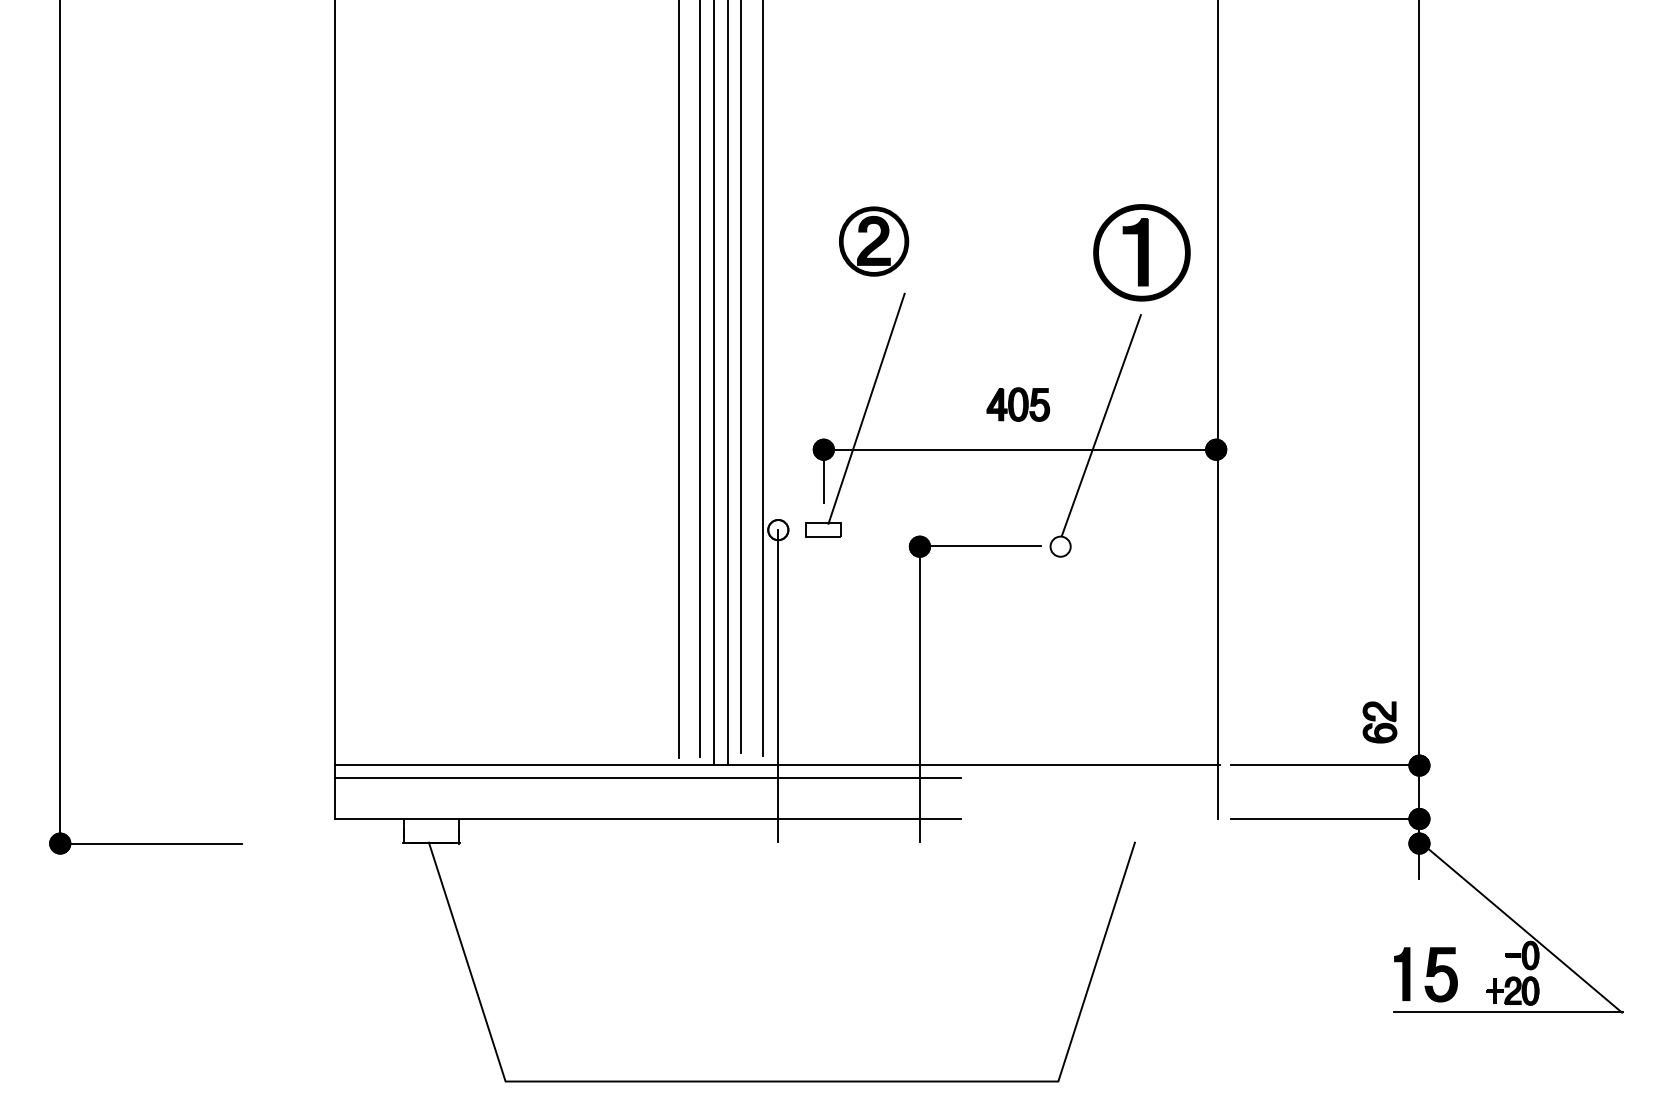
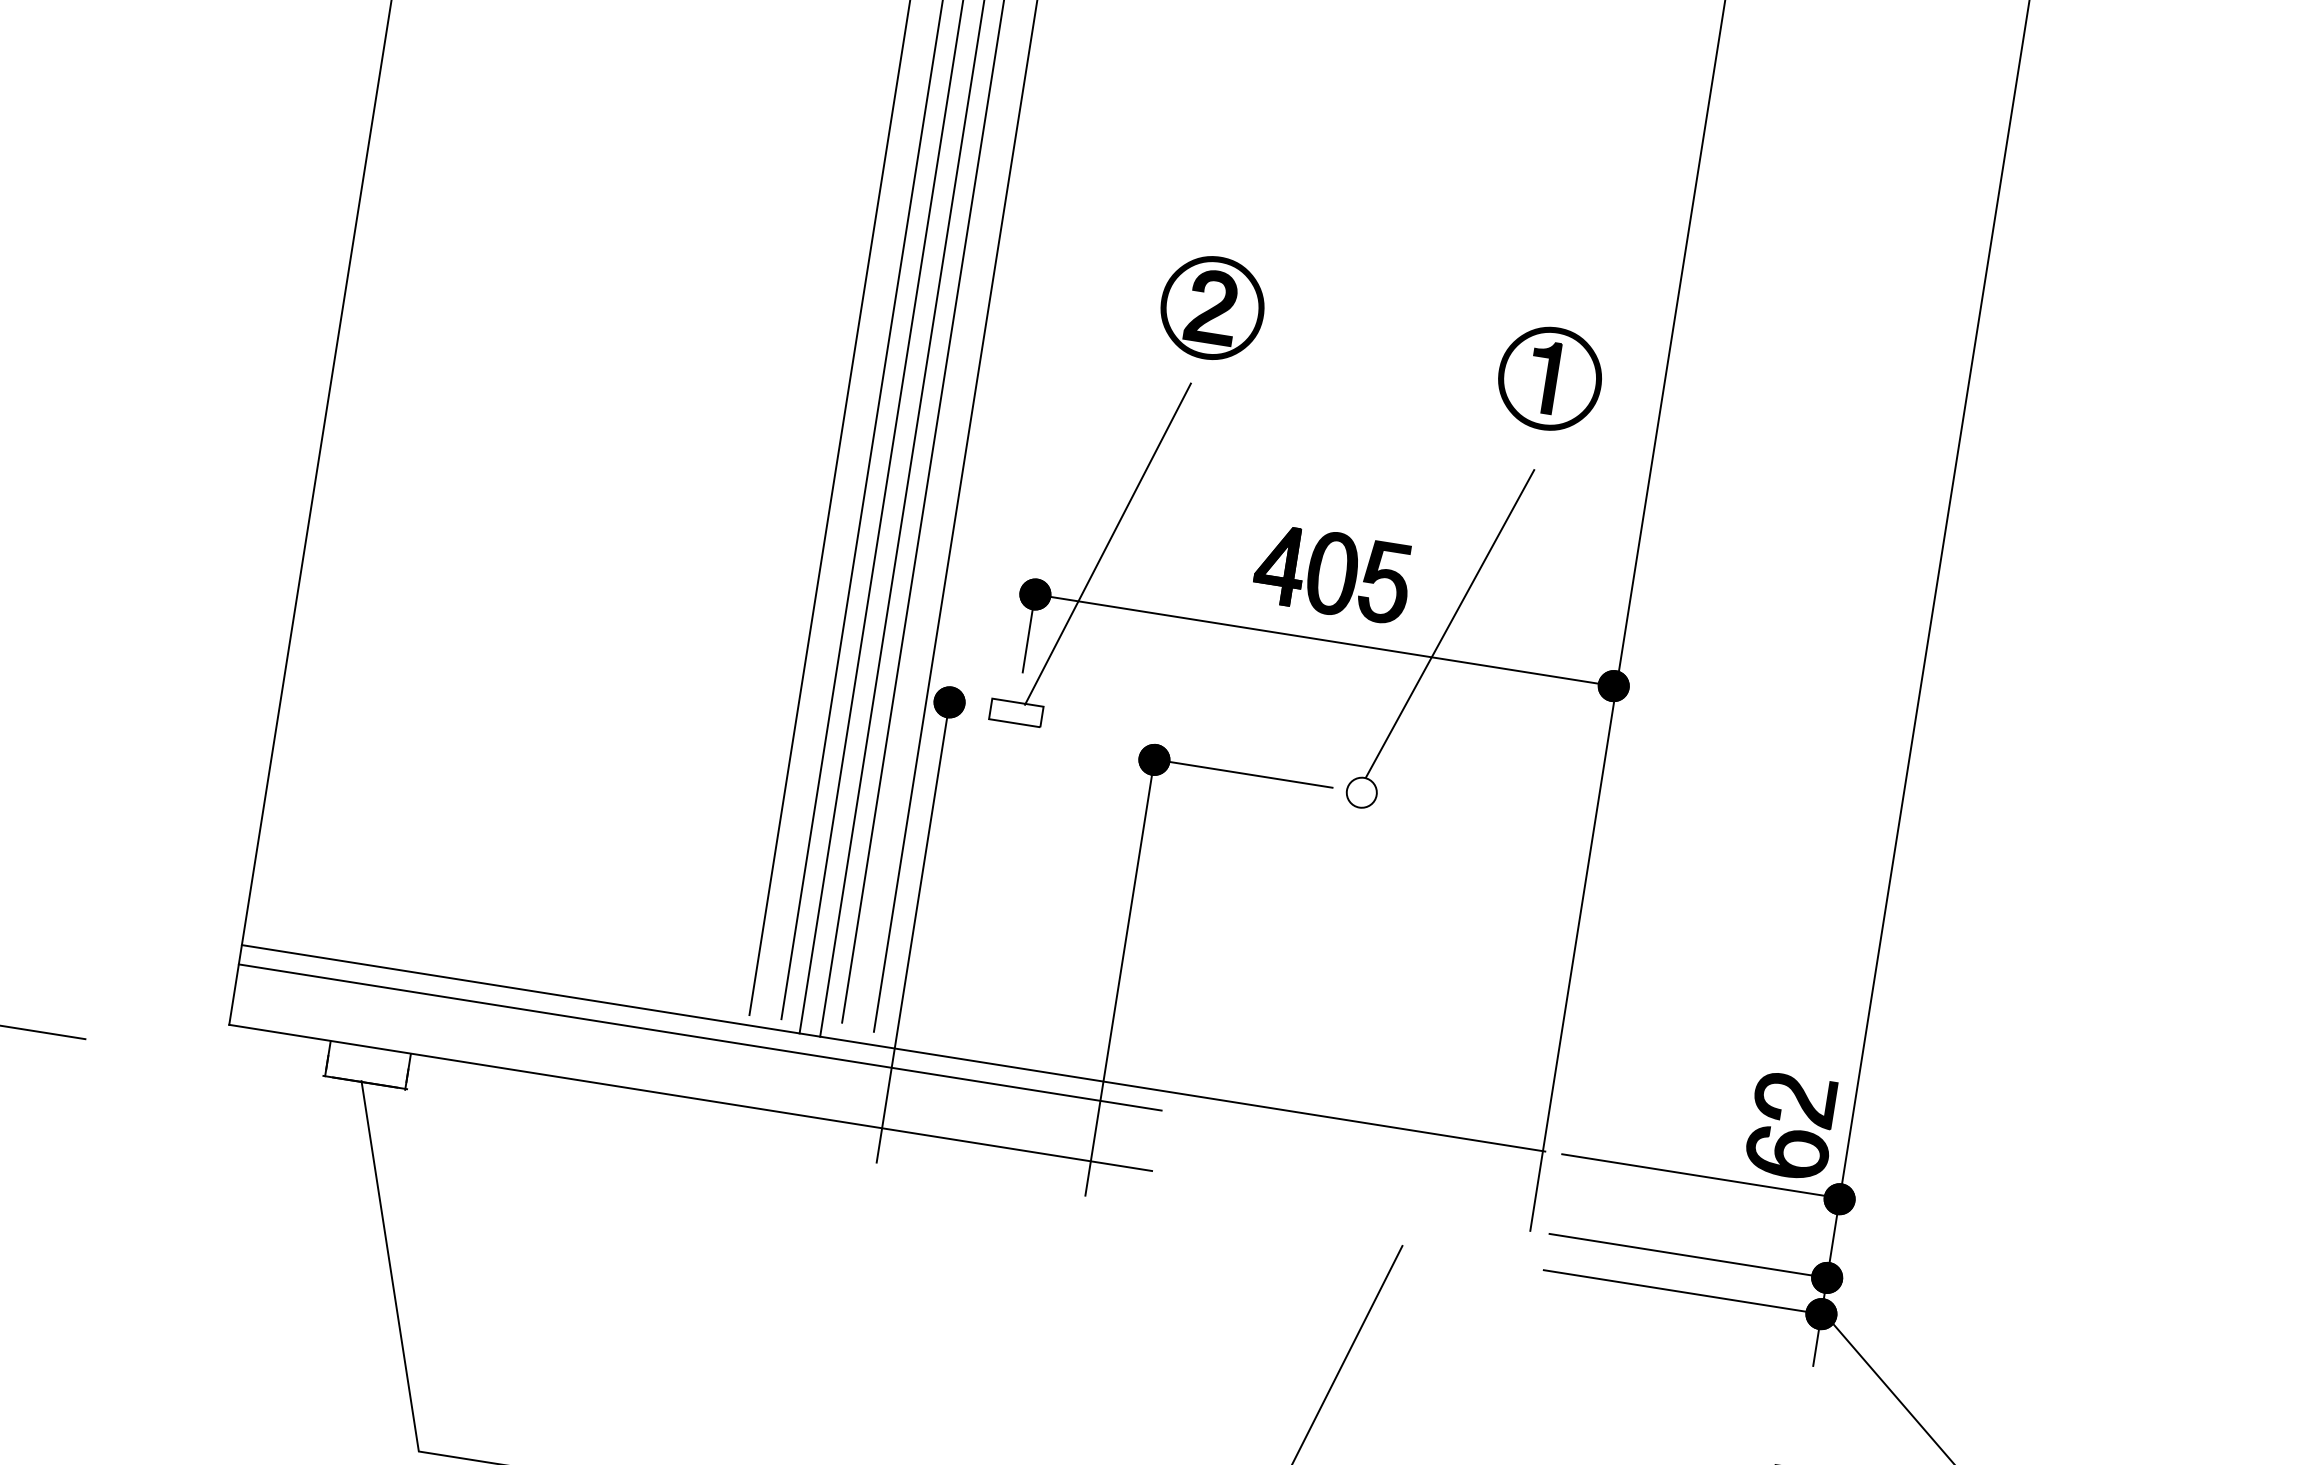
part: (874, 241) -> (1213, 308), moved
part: (1141, 253) -> (1549, 379), size x0.71
part: (1018, 404) -> (1332, 573), size x1.67
fill: (778, 530) -> (949, 703), added
part: (1379, 722) -> (1790, 1126), size x1.67
line: (1325, 843) -> (1682, 1292), added

